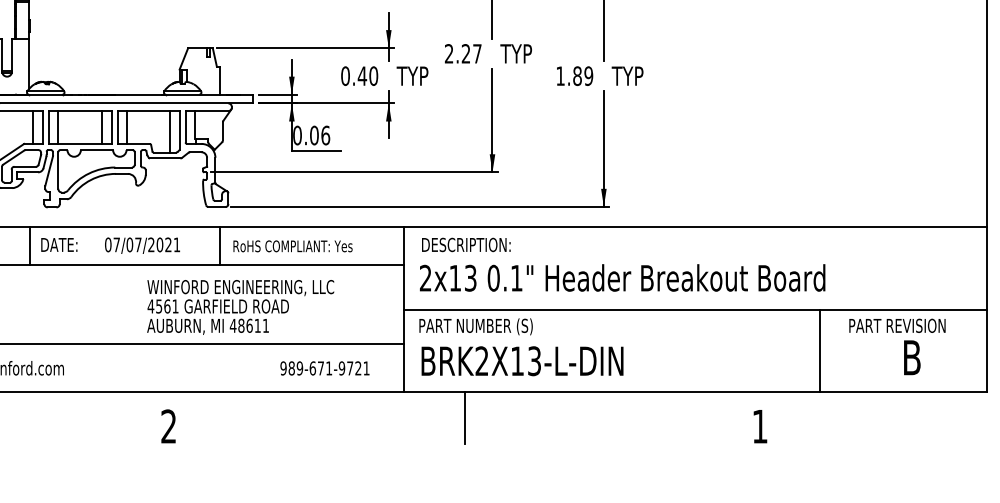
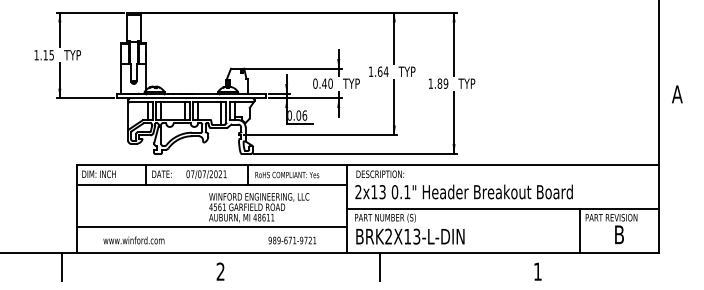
text: (463, 53) -> (378, 71), 2.27 -> 1.64
line: (820, 351) -> (580, 231), moved
text: (325, 368) -> (292, 240), moved

